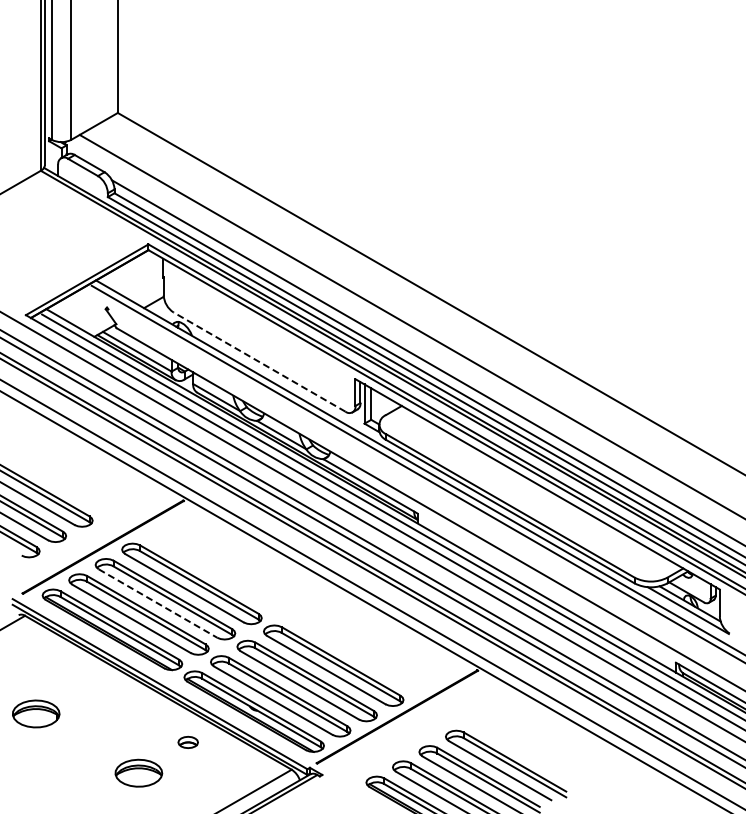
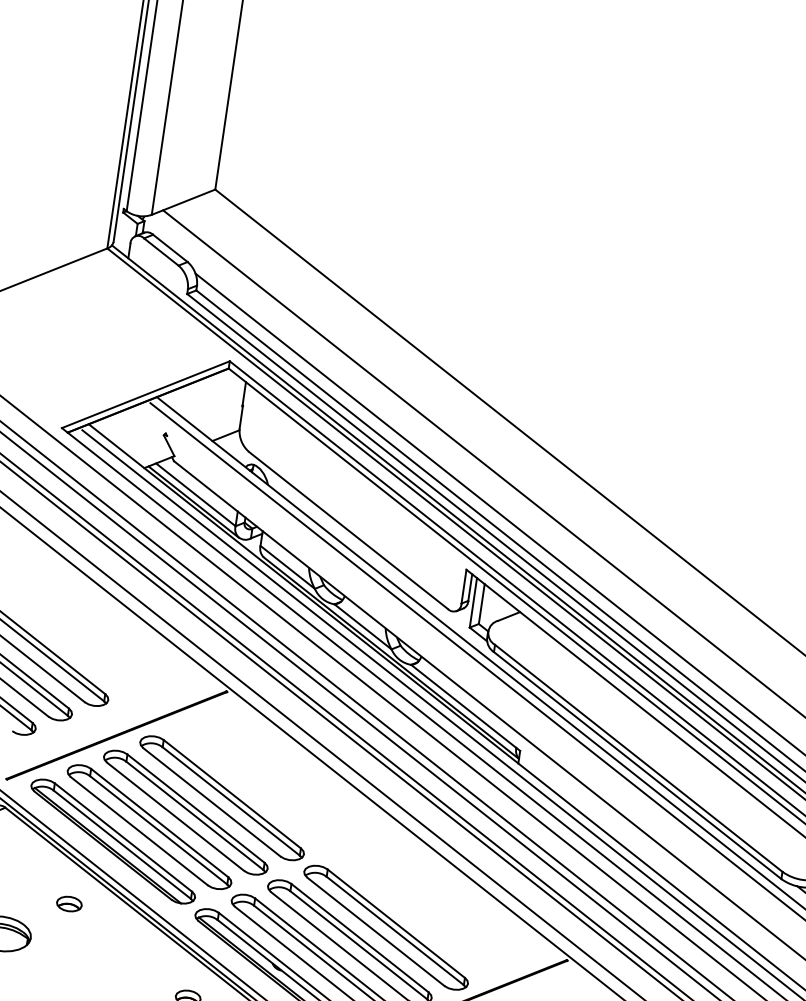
line: (259, 361) -> (348, 529), dashed -> solid
line: (158, 603) -> (176, 816), dashed -> solid
part: (85, 682) -> (69, 903), added

